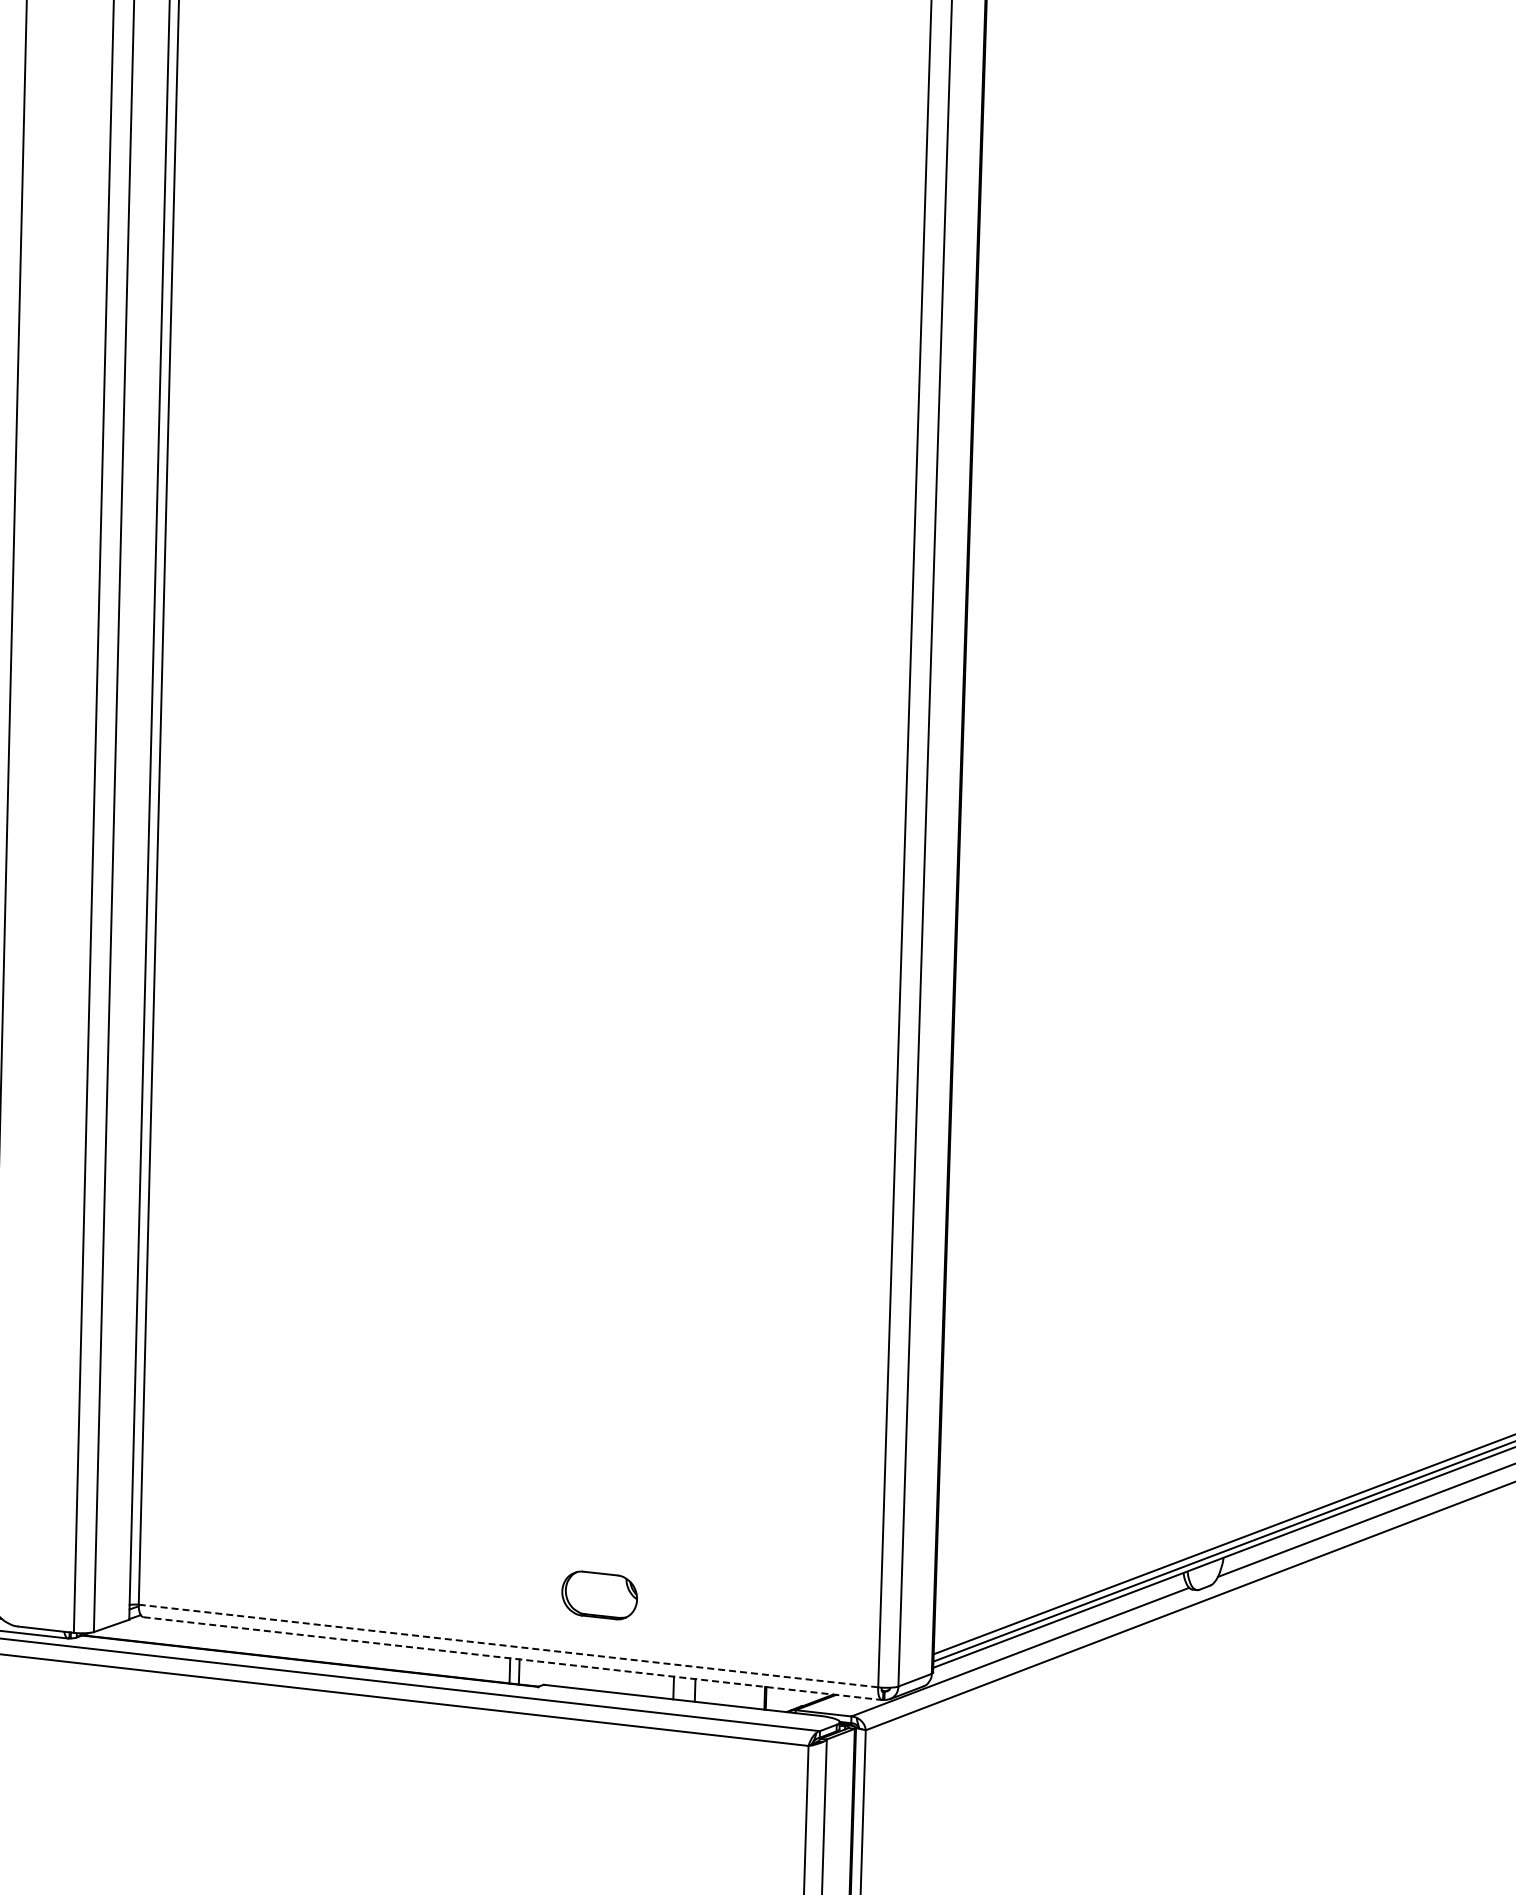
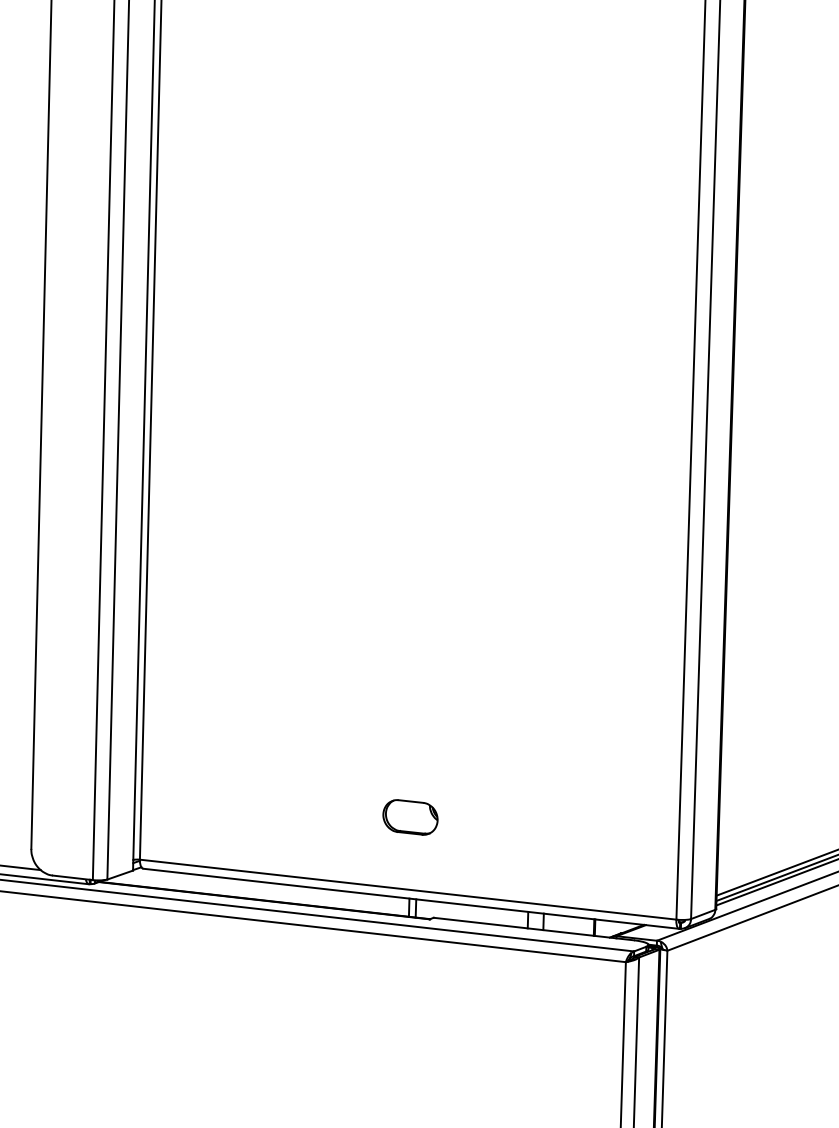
part: (599, 1595) -> (410, 817), moved
line: (509, 1646) -> (408, 890), dashed -> solid
line: (513, 1658) -> (411, 898), dashed -> solid

